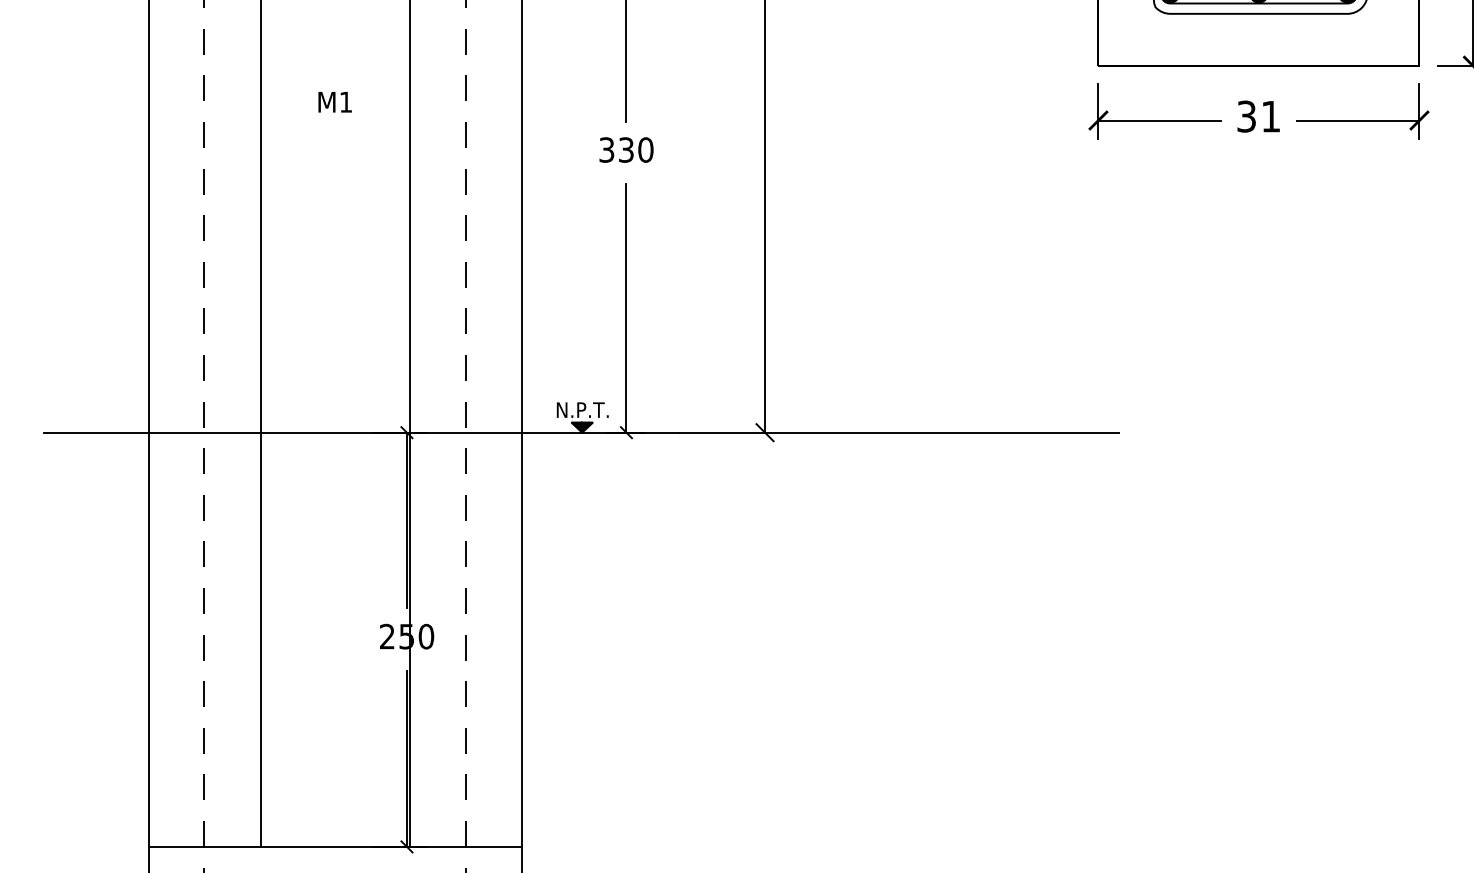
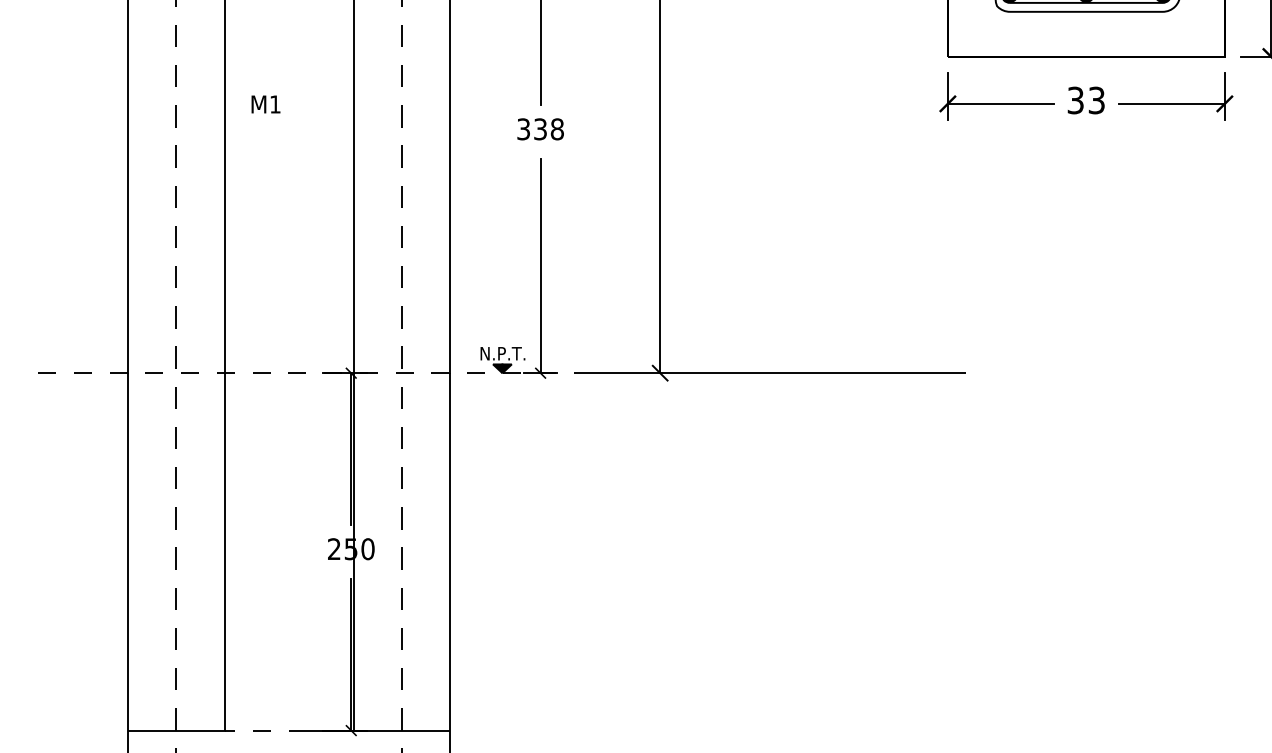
text: (334, 102) -> (265, 104), moved
text: (1270, 116) -> (1096, 100), 31 -> 33
text: (645, 149) -> (557, 128), 330 -> 338
line: (361, 432) -> (312, 373), solid -> dashed
line: (308, 846) -> (266, 730), solid -> dashed

